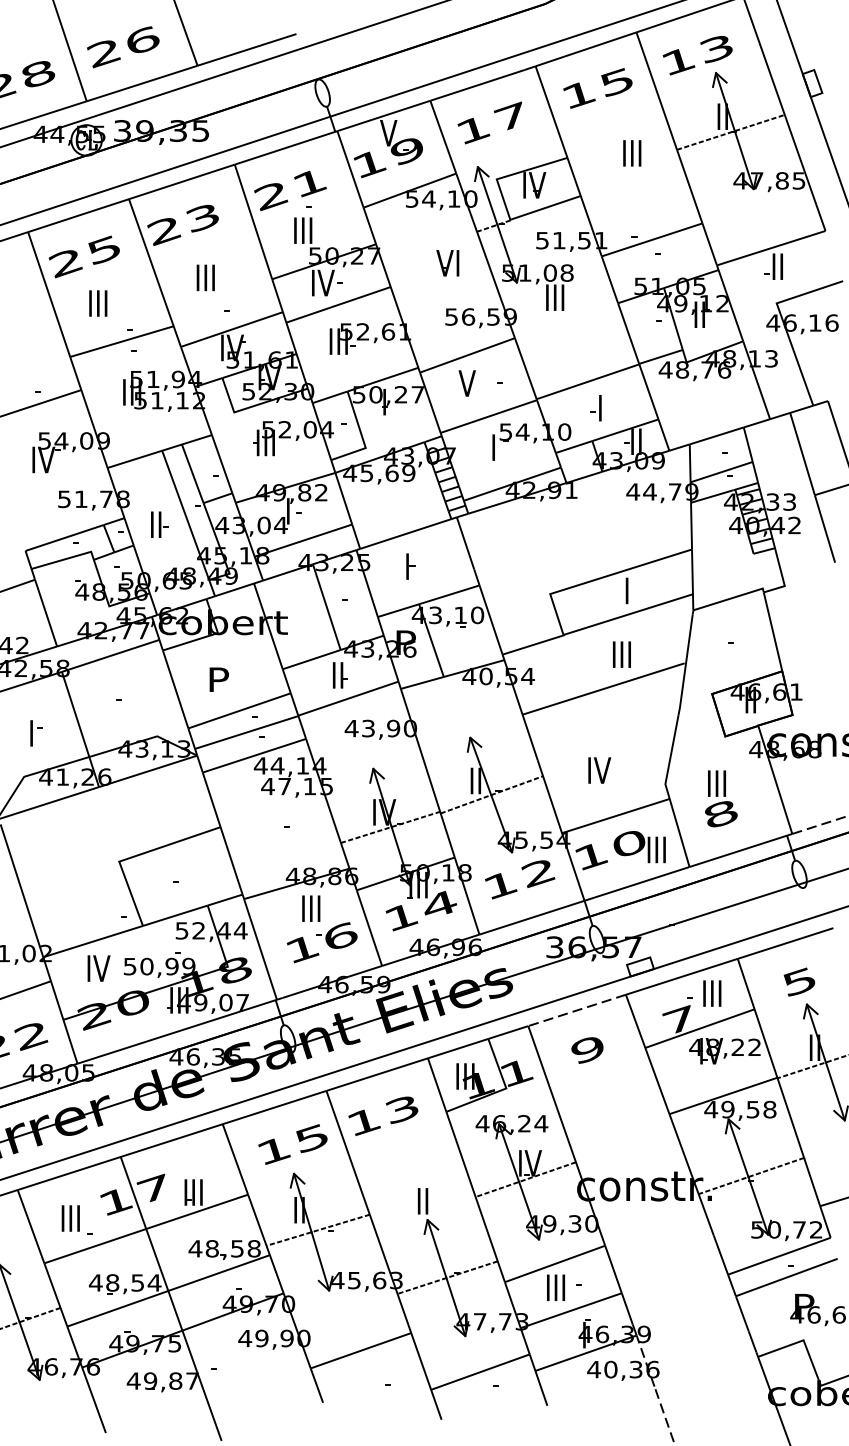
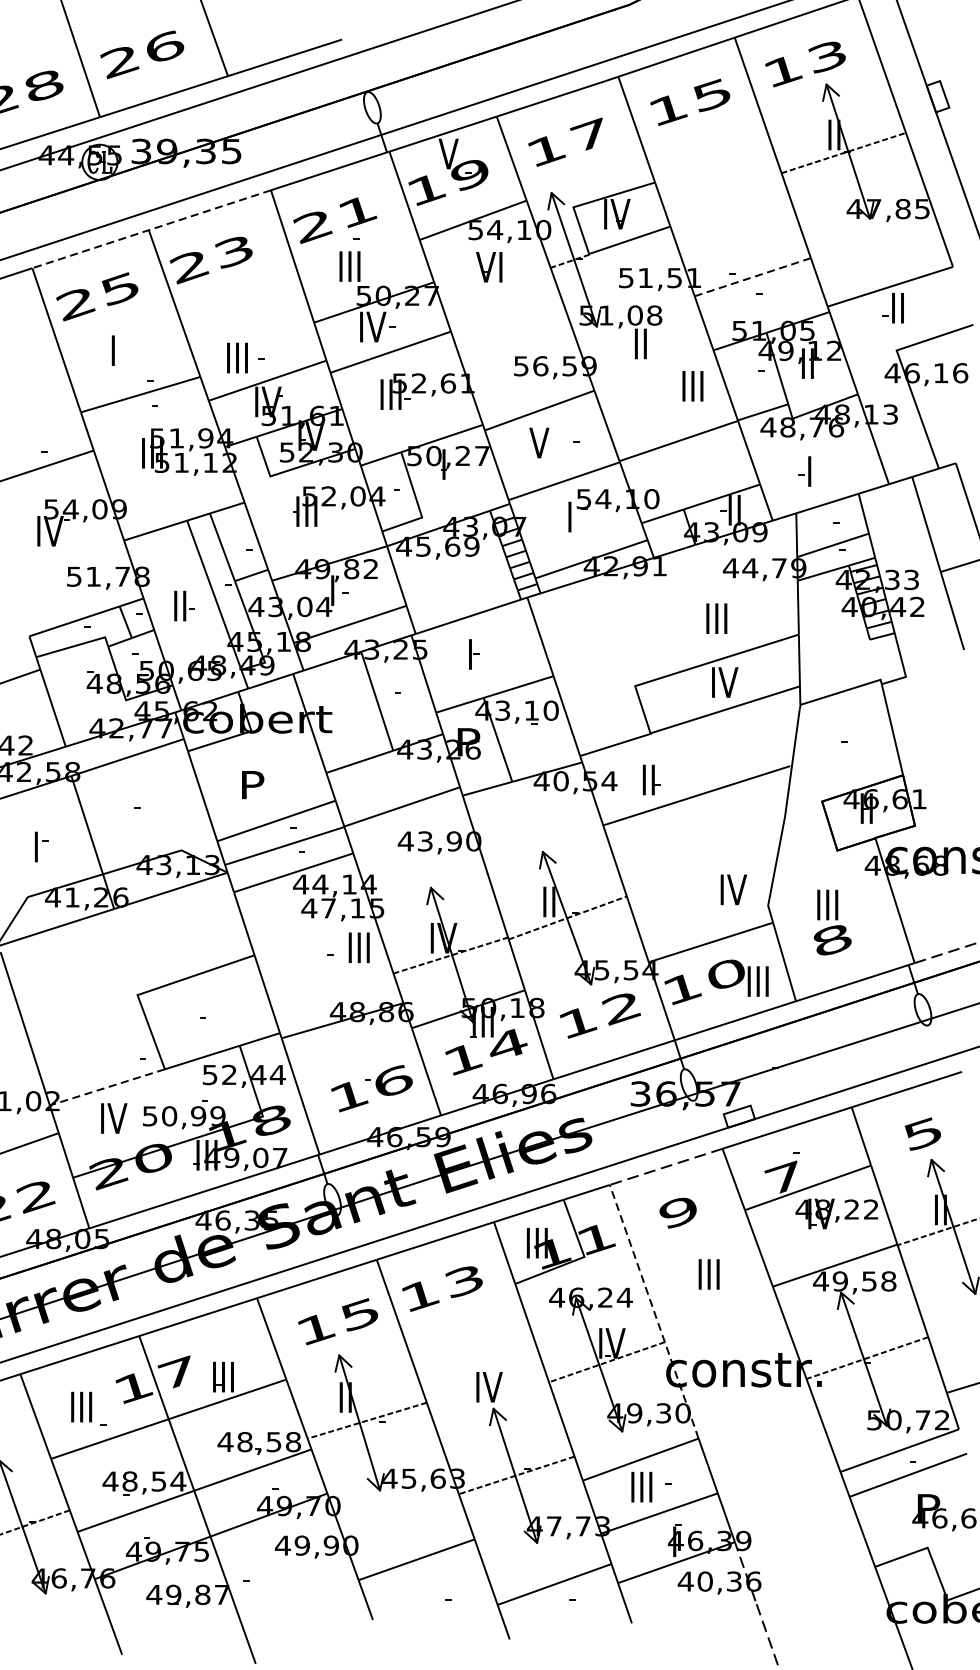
text: (632, 153) -> (693, 386), moved
line: (130, 198) -> (150, 229), solid -> dashed
line: (652, 239) -> (753, 276), solid -> dashed
part: (447, 263) -> (488, 267), moved
text: (205, 277) -> (237, 357), moved
text: (555, 297) -> (641, 343), III -> II
text: (98, 303) -> (113, 350), III -> I
part: (595, 408) -> (804, 471), moved
text: (627, 590) -> (724, 682), I -> IV
text: (621, 654) -> (716, 618), moved
part: (340, 675) -> (651, 780), moved
text: (599, 770) -> (733, 889), moved
text: (311, 908) -> (359, 947), moved
line: (93, 941) -> (107, 1087), solid -> dashed
text: (712, 993) -> (709, 1274), moved
line: (566, 1135) -> (653, 1311), solid -> dashed
text: (423, 1201) -> (488, 1387), II -> IV

